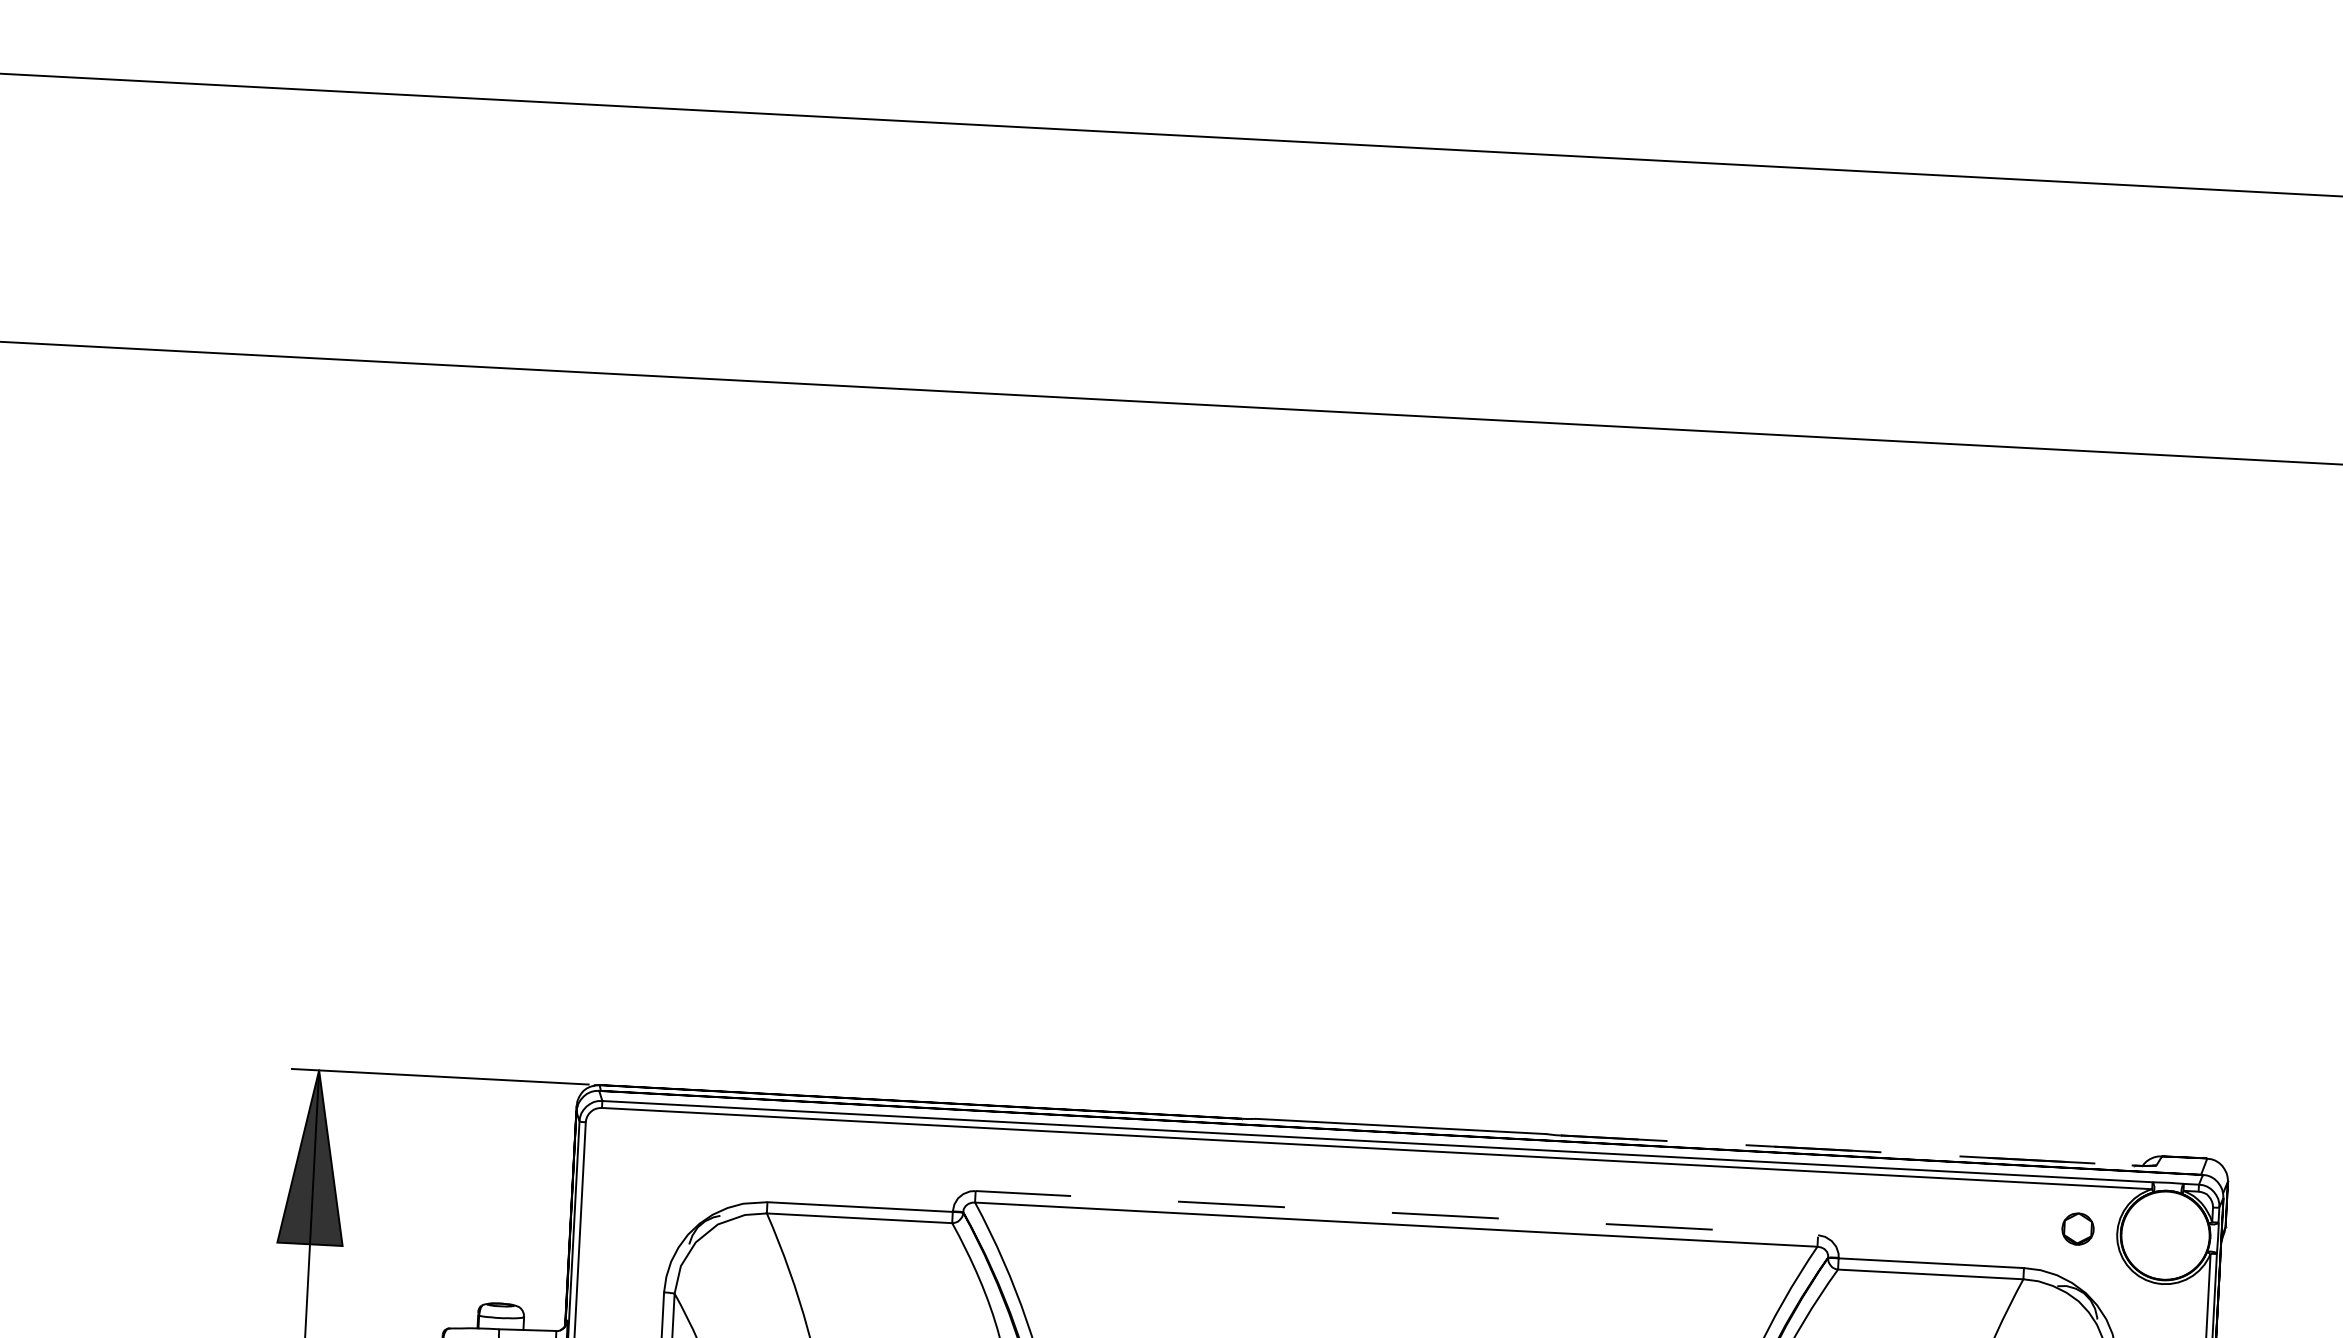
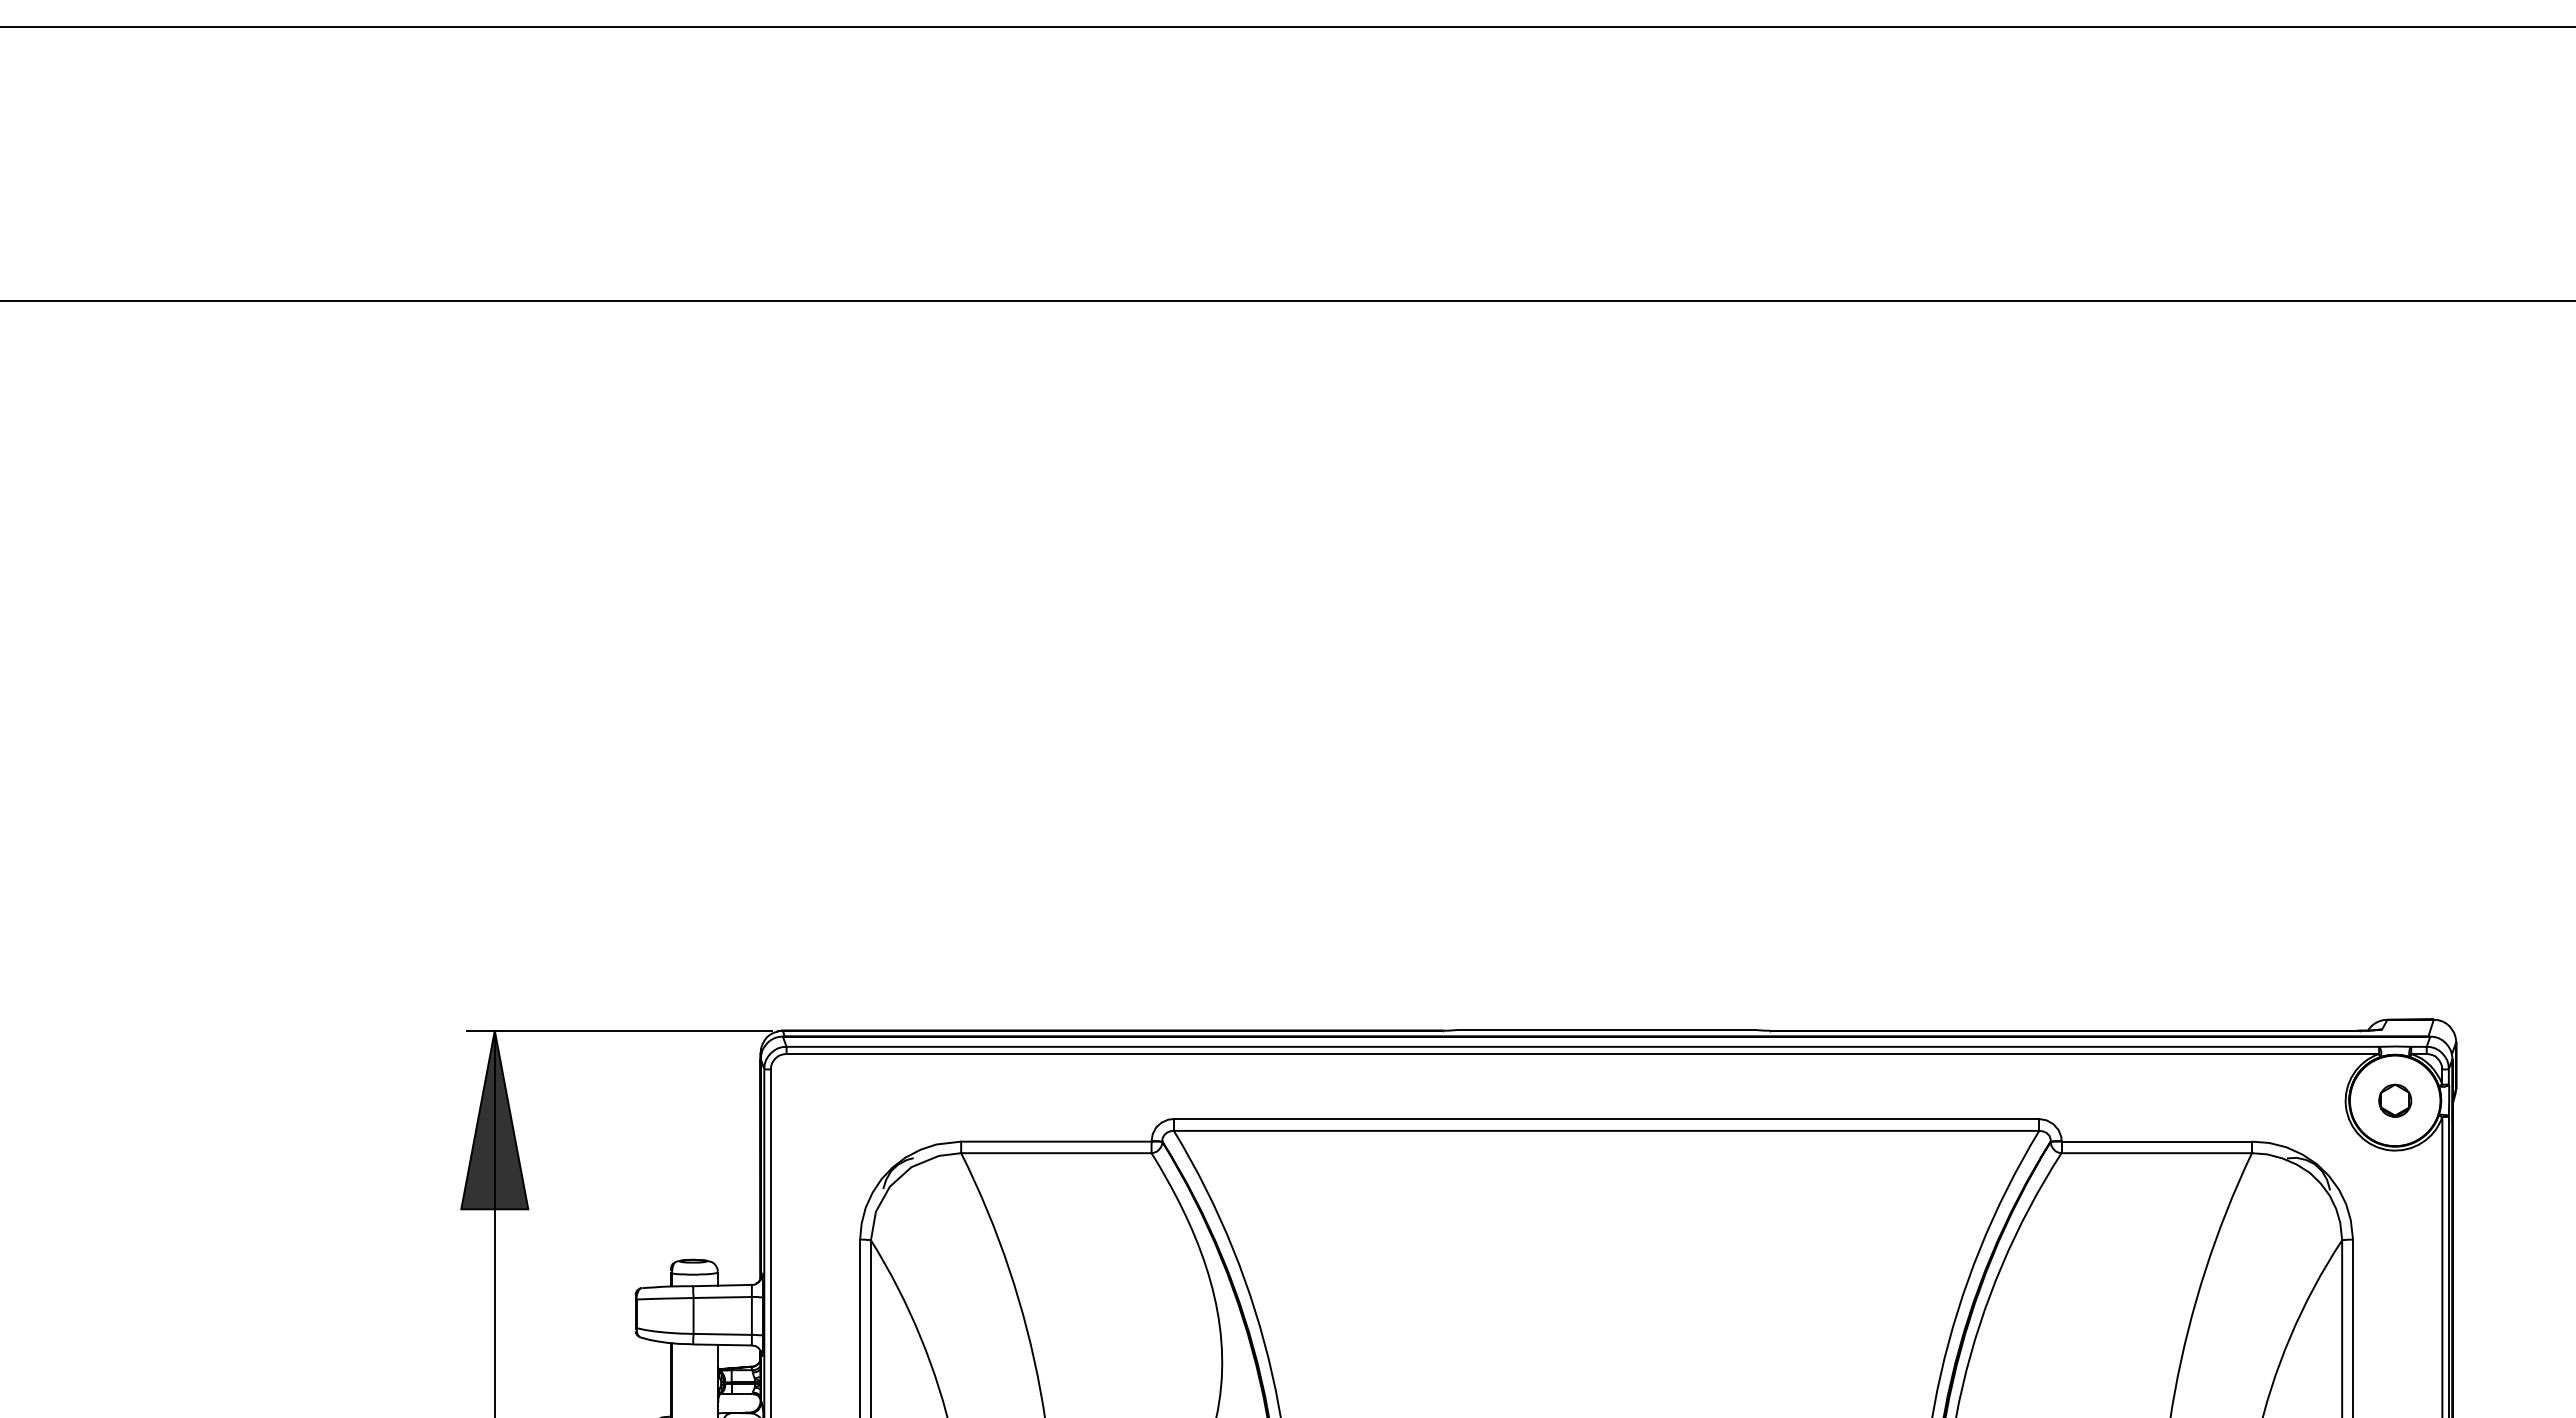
line: (2134, 1165) -> (2359, 1030), dashed -> solid
line: (1396, 1213) -> (1606, 1119), dashed -> solid
part: (2078, 1228) -> (2395, 1100), moved

